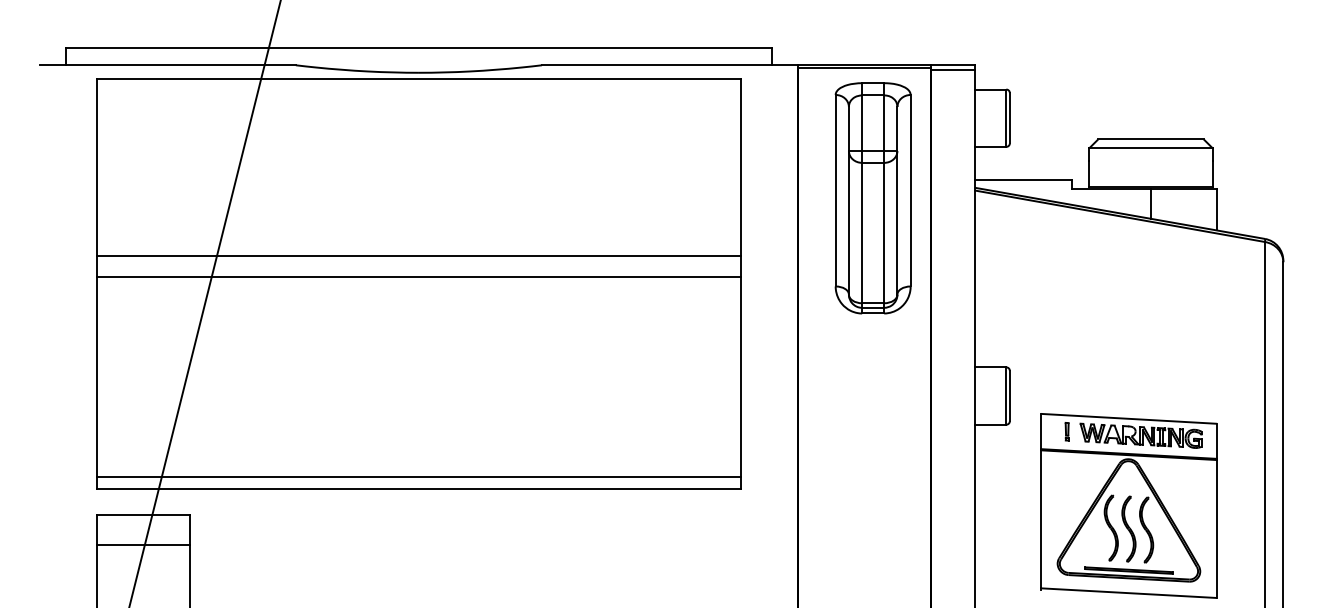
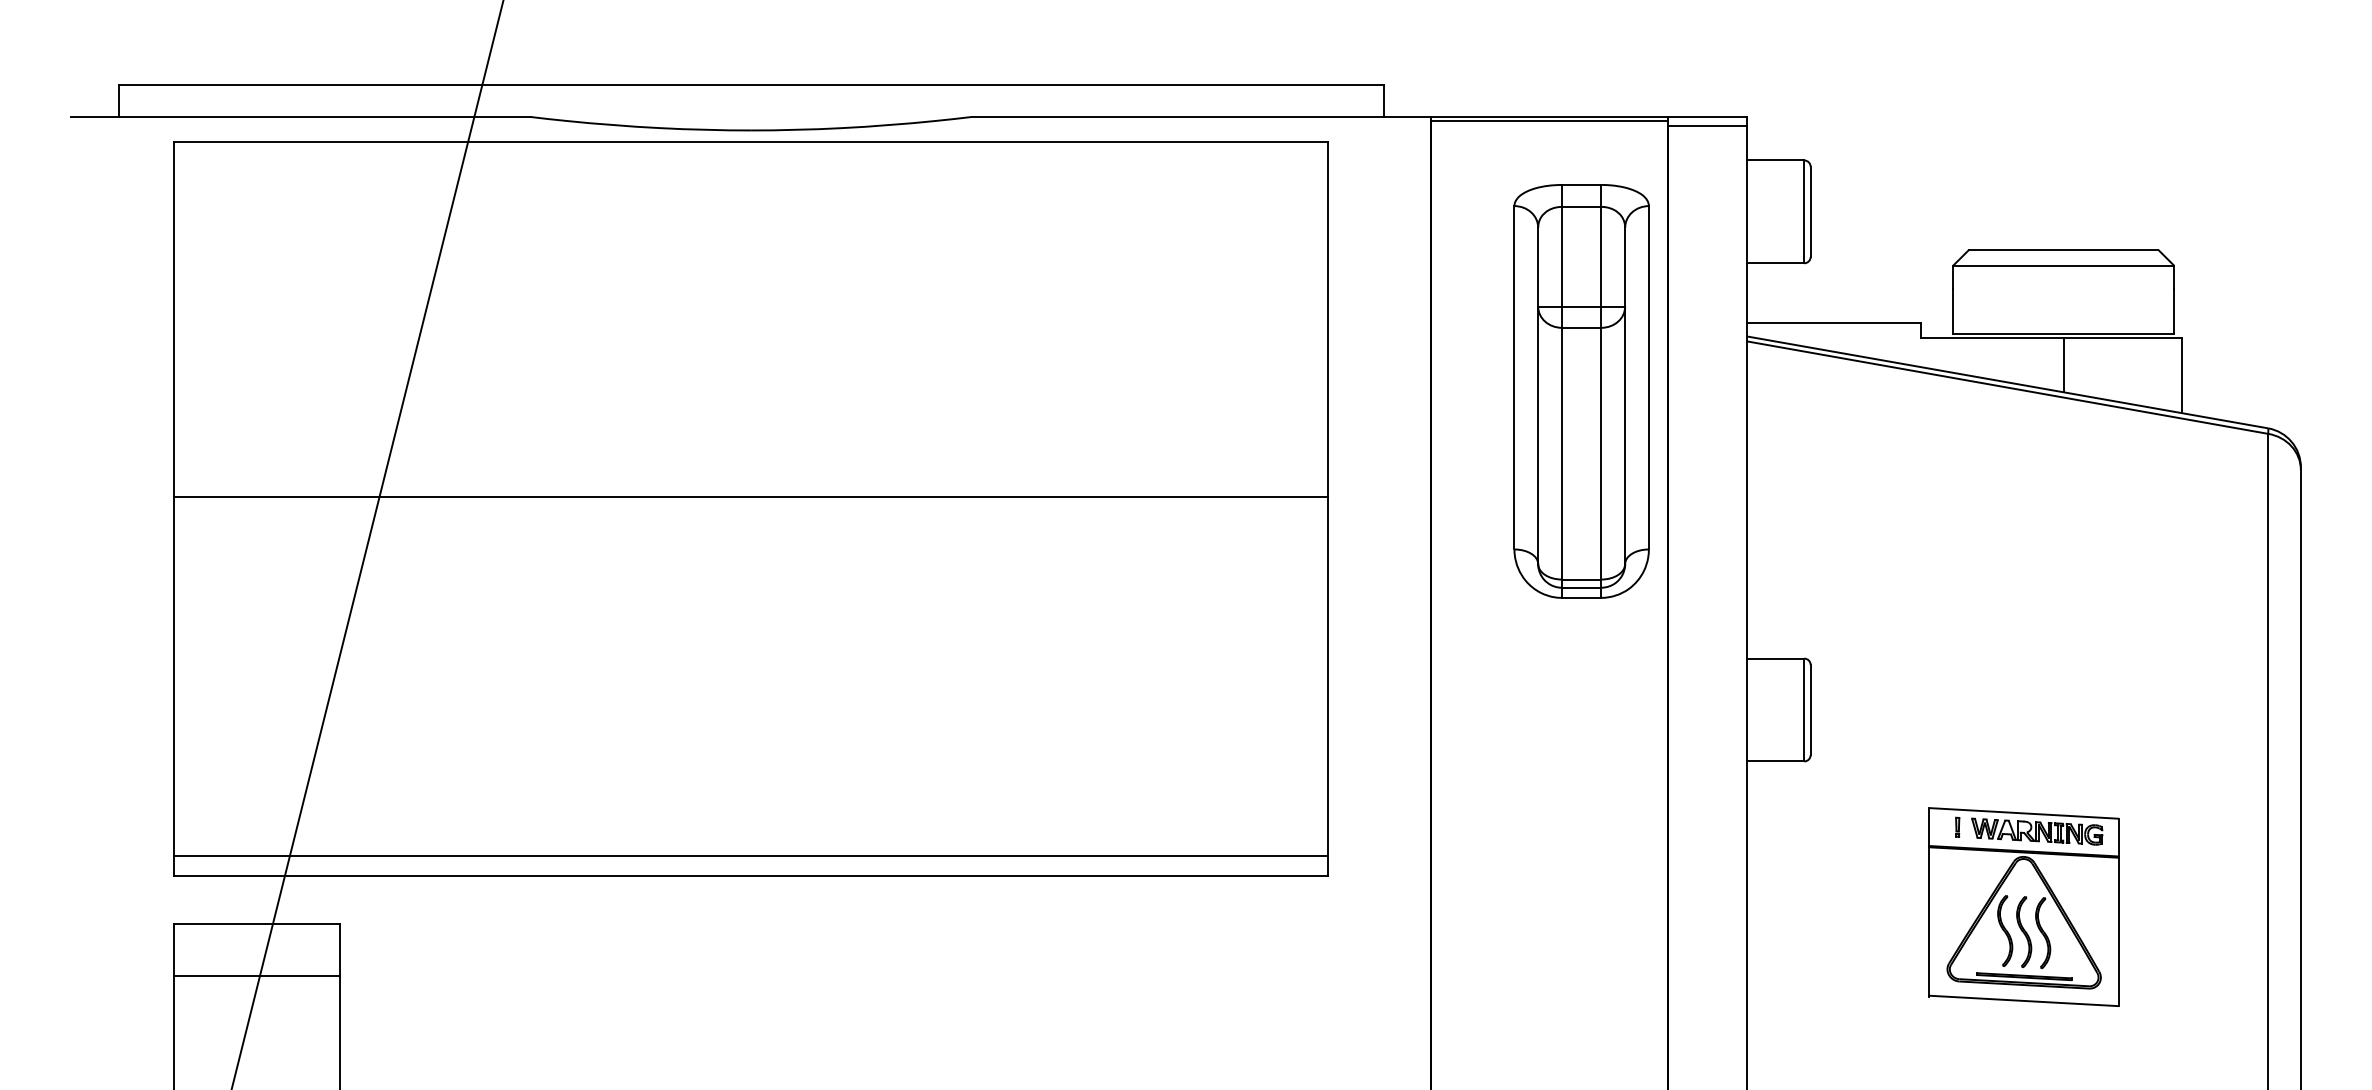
part: (872, 198) -> (1580, 391), moved
line: (418, 255) -> (750, 458), removed
part: (1128, 505) -> (2023, 906), size x0.6

